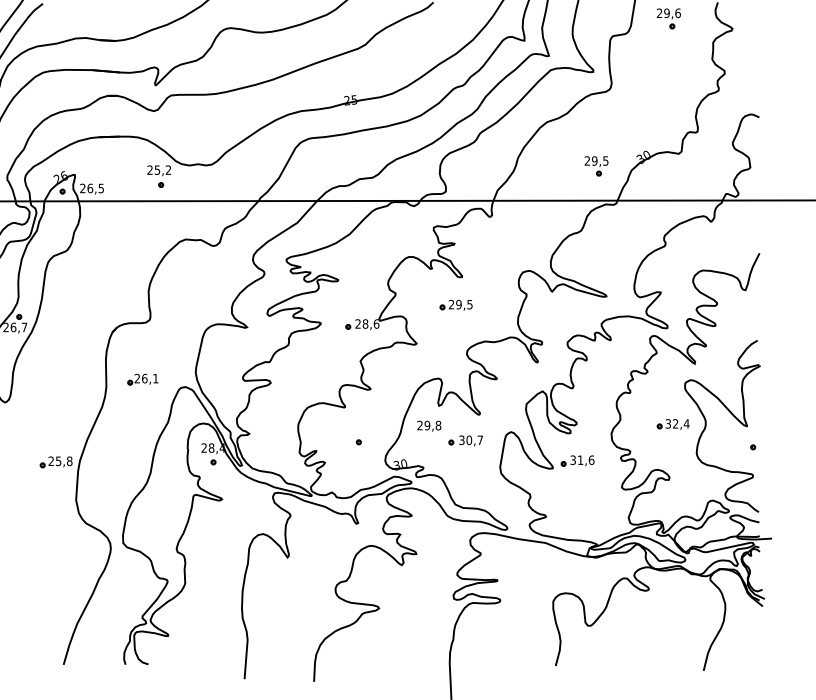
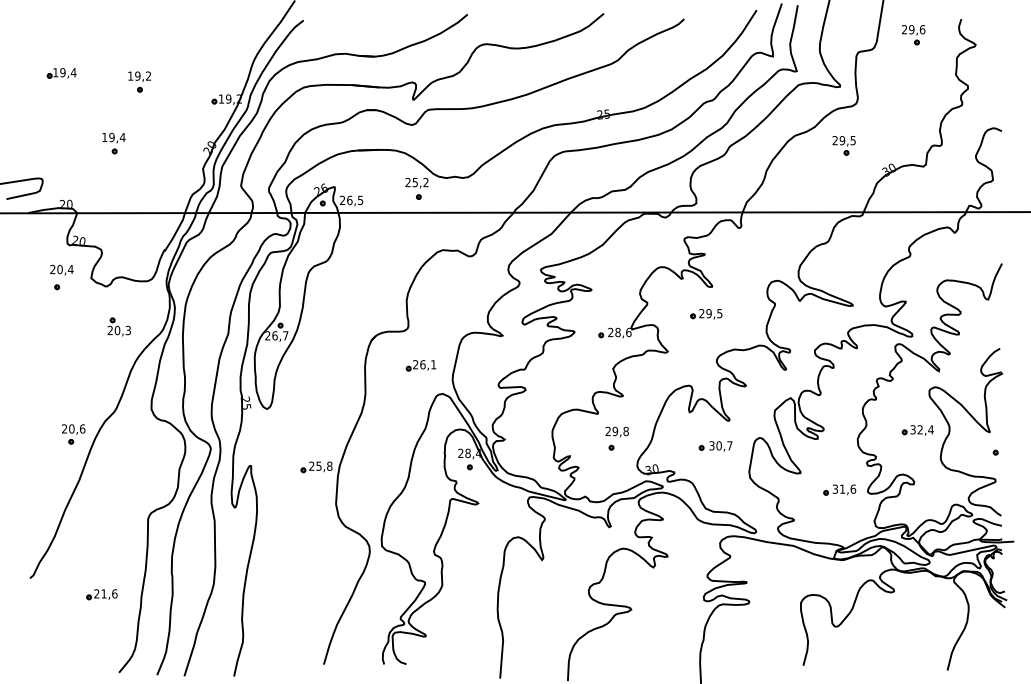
part: (595, 165) -> (843, 145), moved
part: (142, 379) -> (420, 365), moved
text: (428, 425) -> (616, 431), moved
part: (577, 460) -> (839, 489), moved

